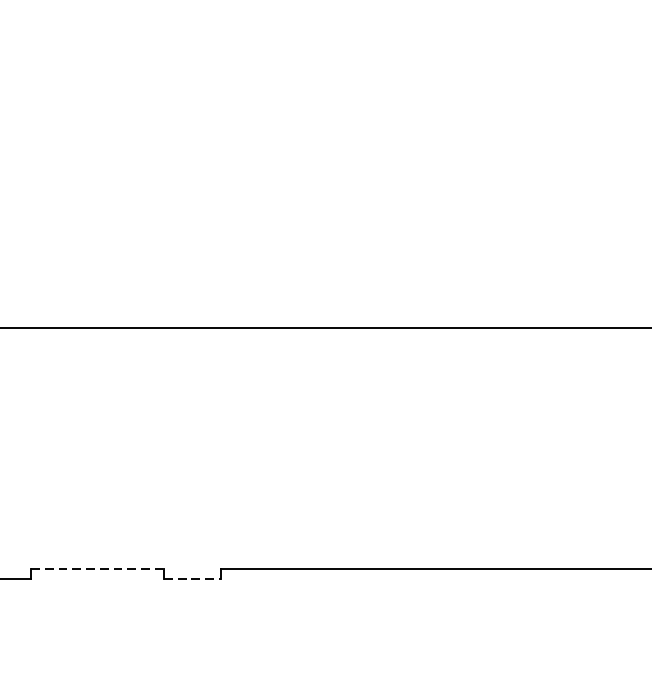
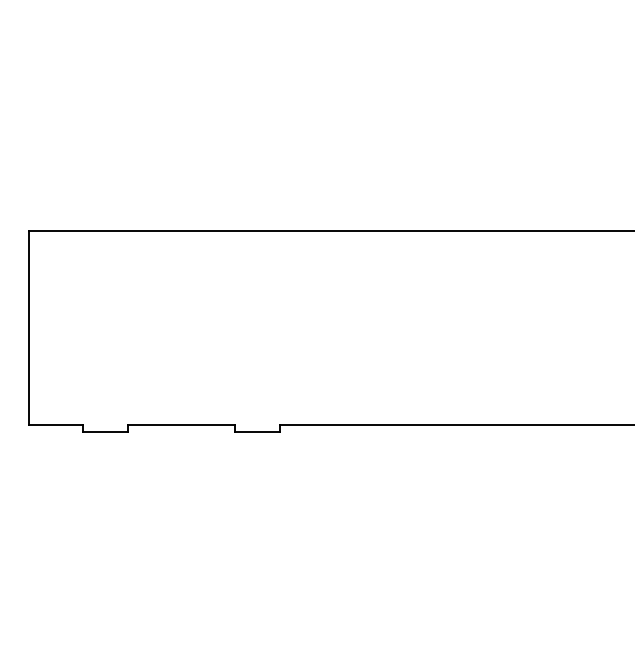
line: (98, 569) -> (182, 424), dashed -> solid
line: (192, 579) -> (257, 432), dashed -> solid

